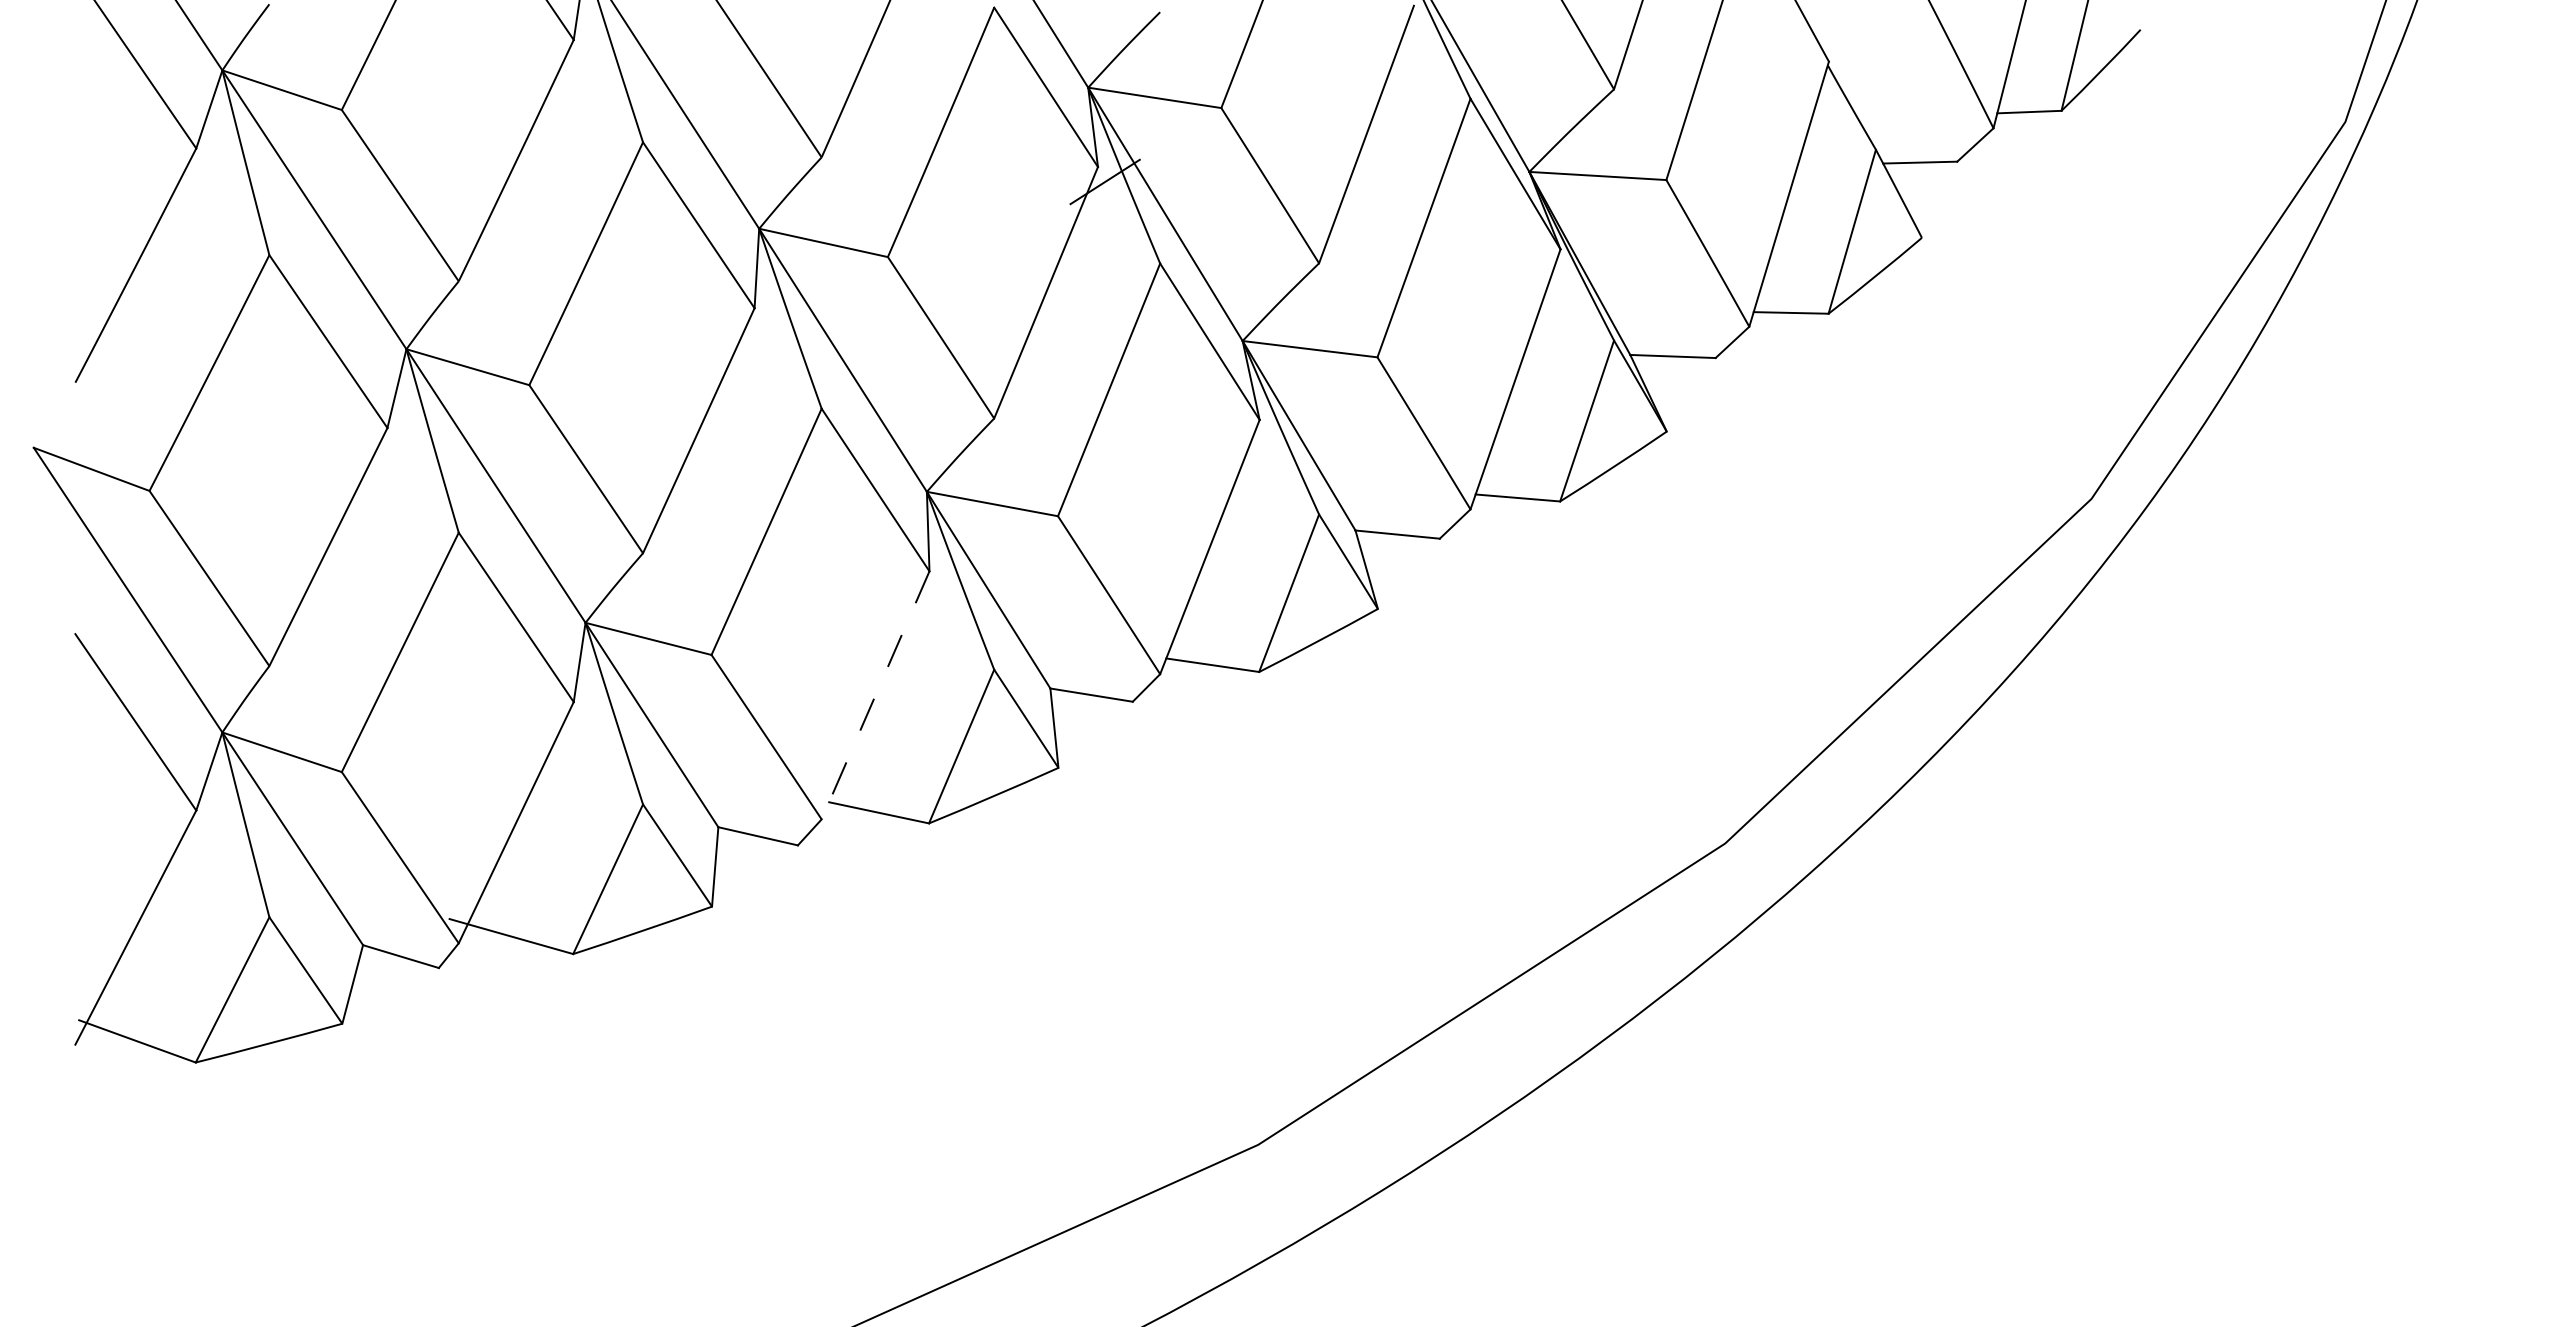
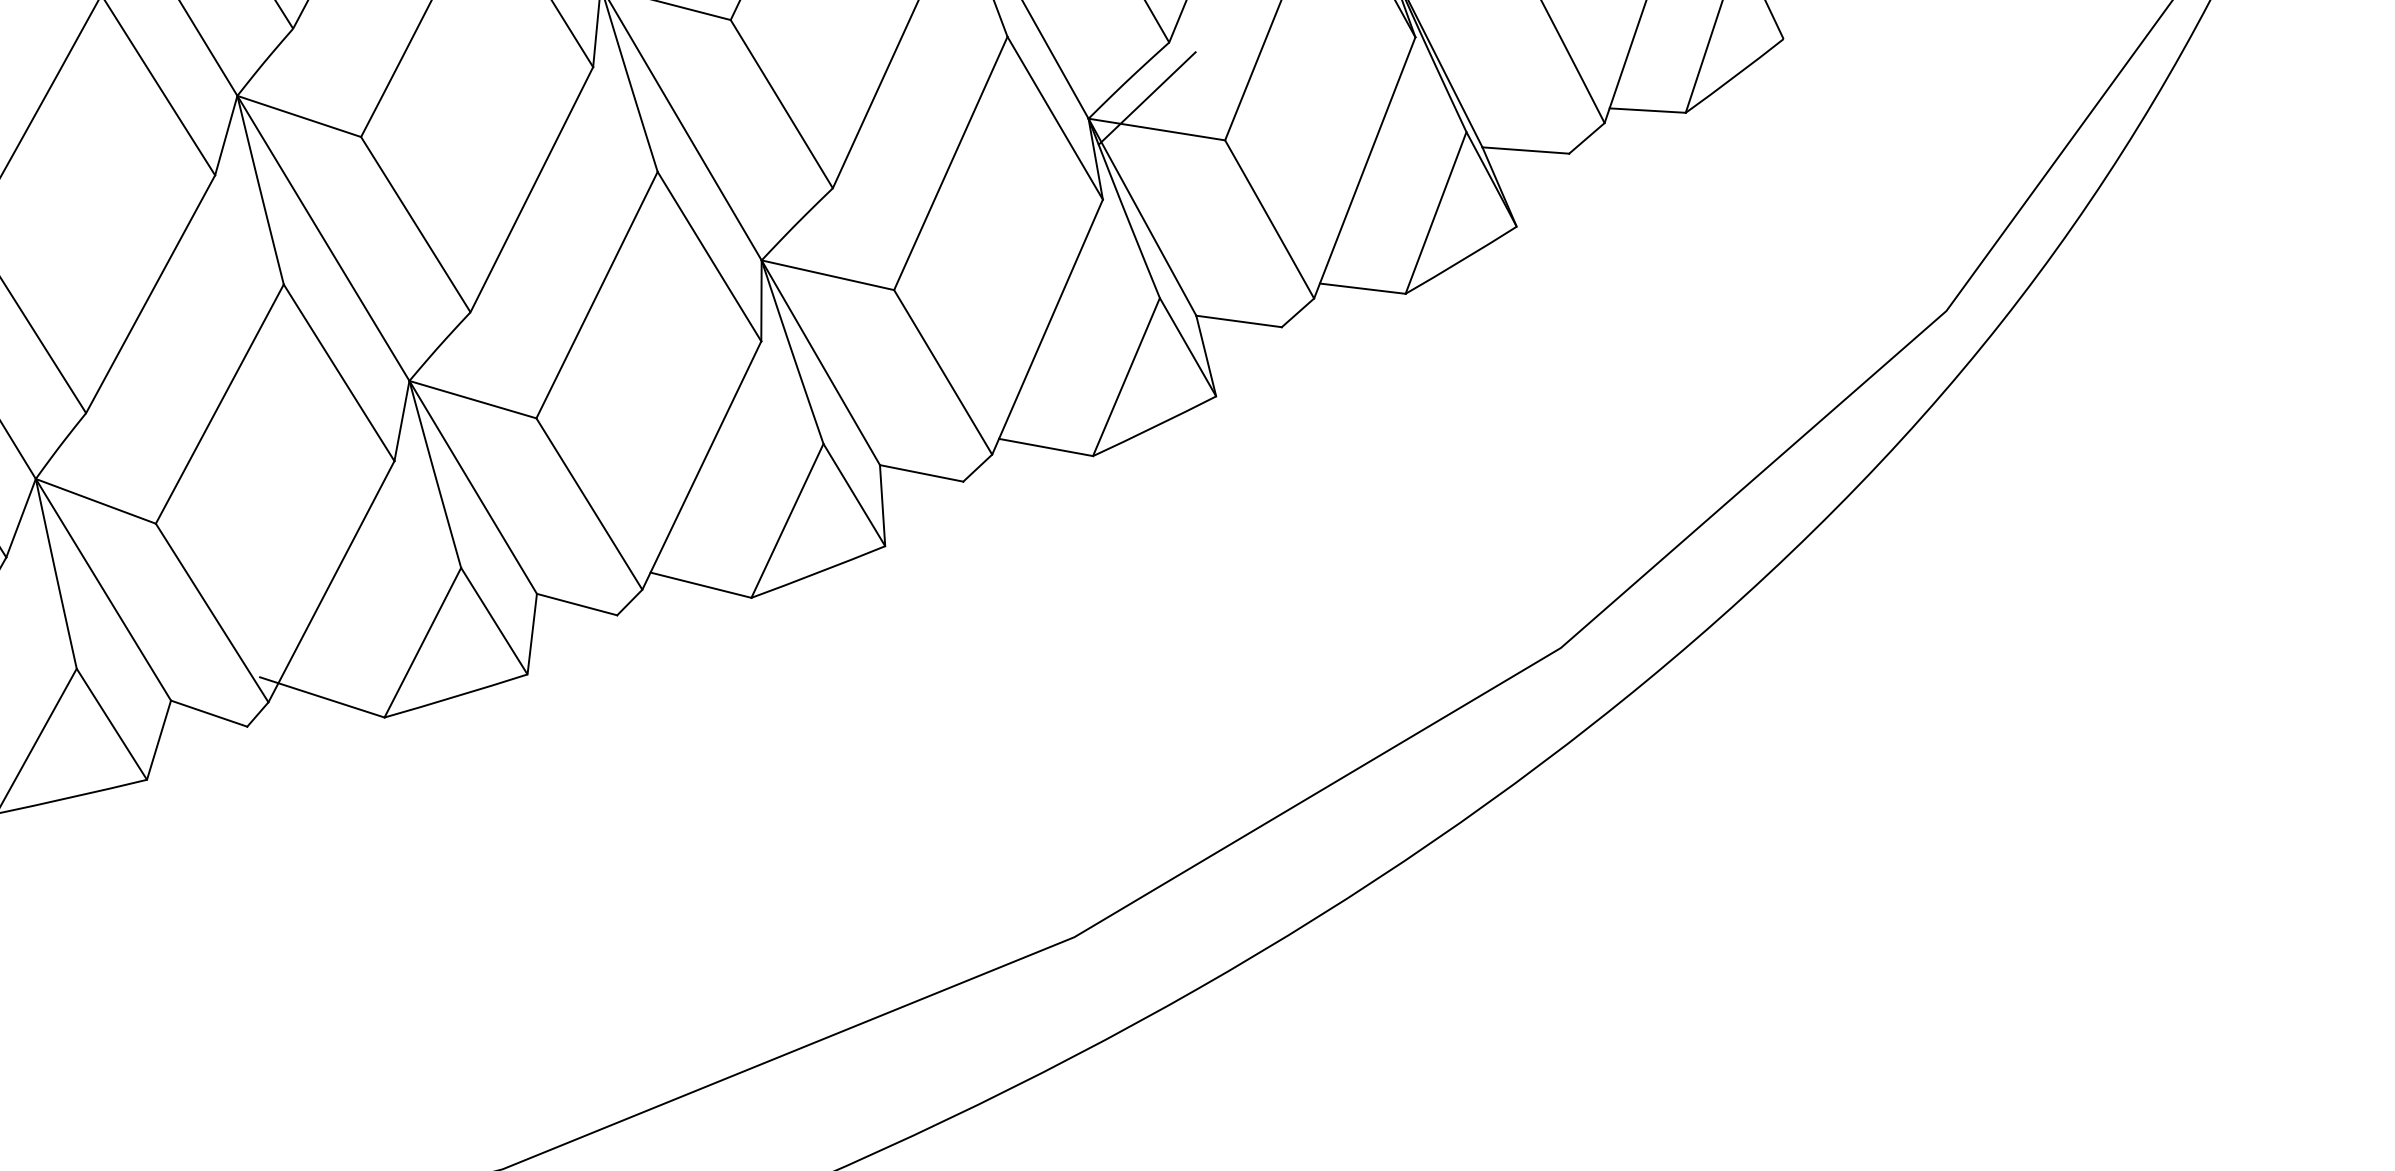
line: (1299, 318) -> (1147, 97), added
line: (875, 695) -> (701, 465), dashed -> solid

